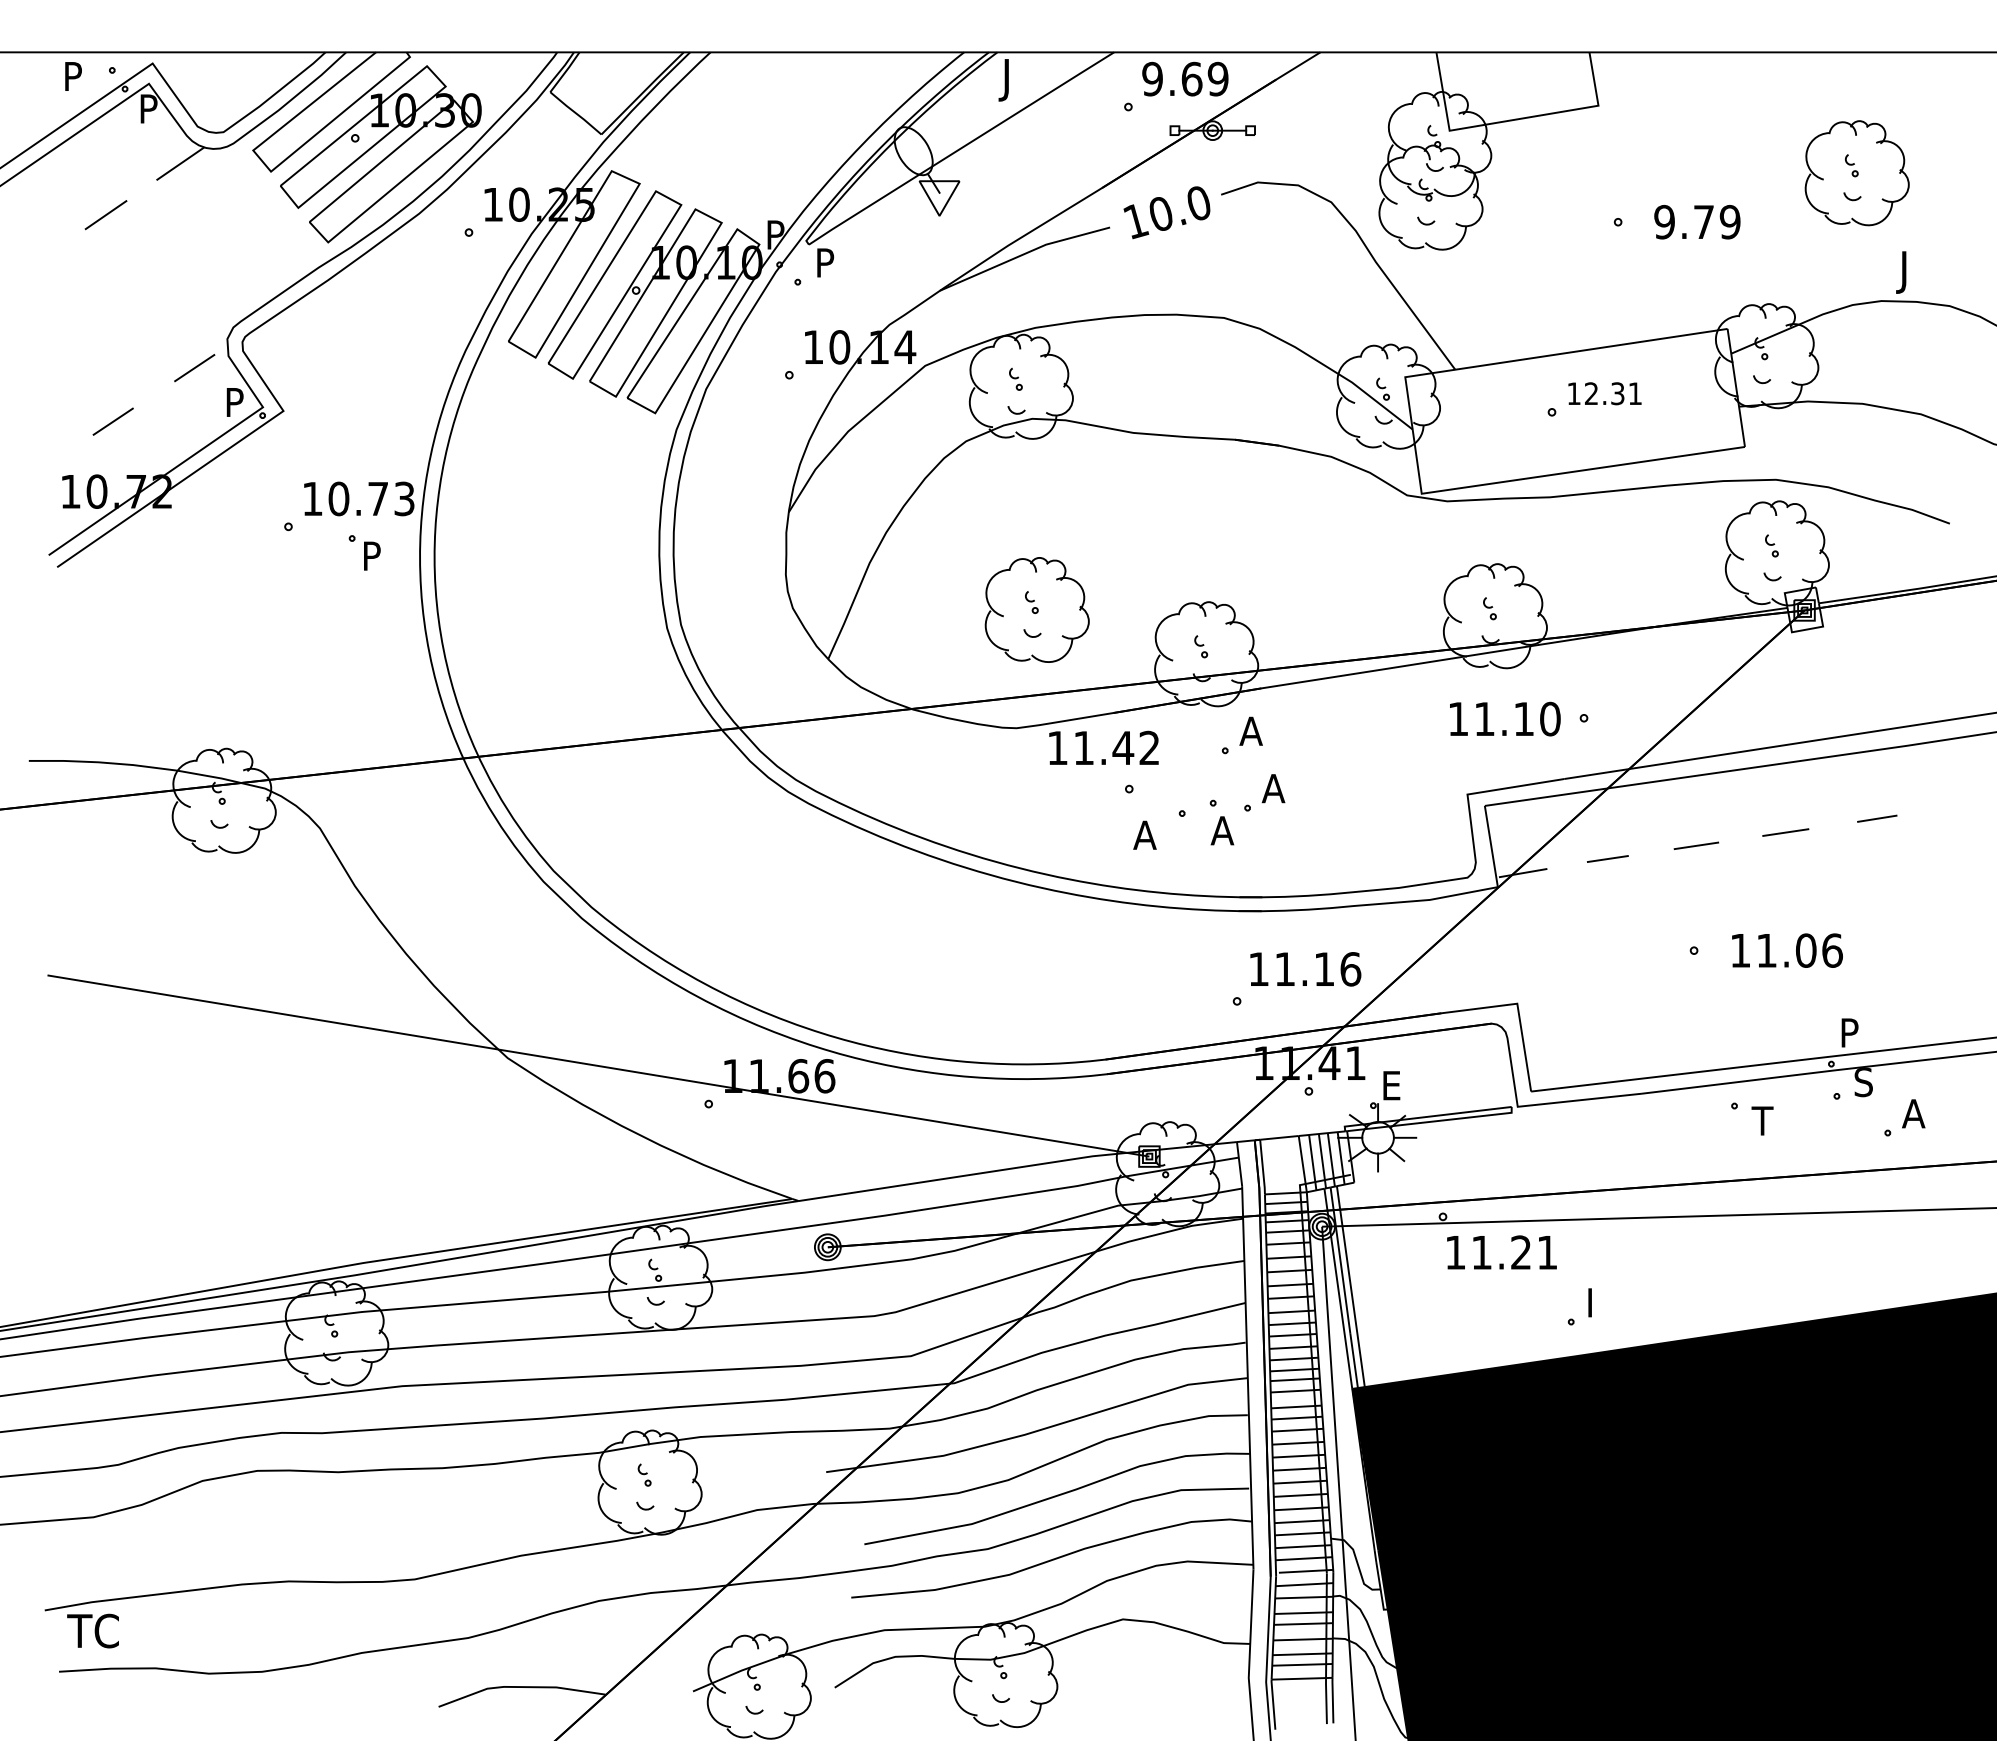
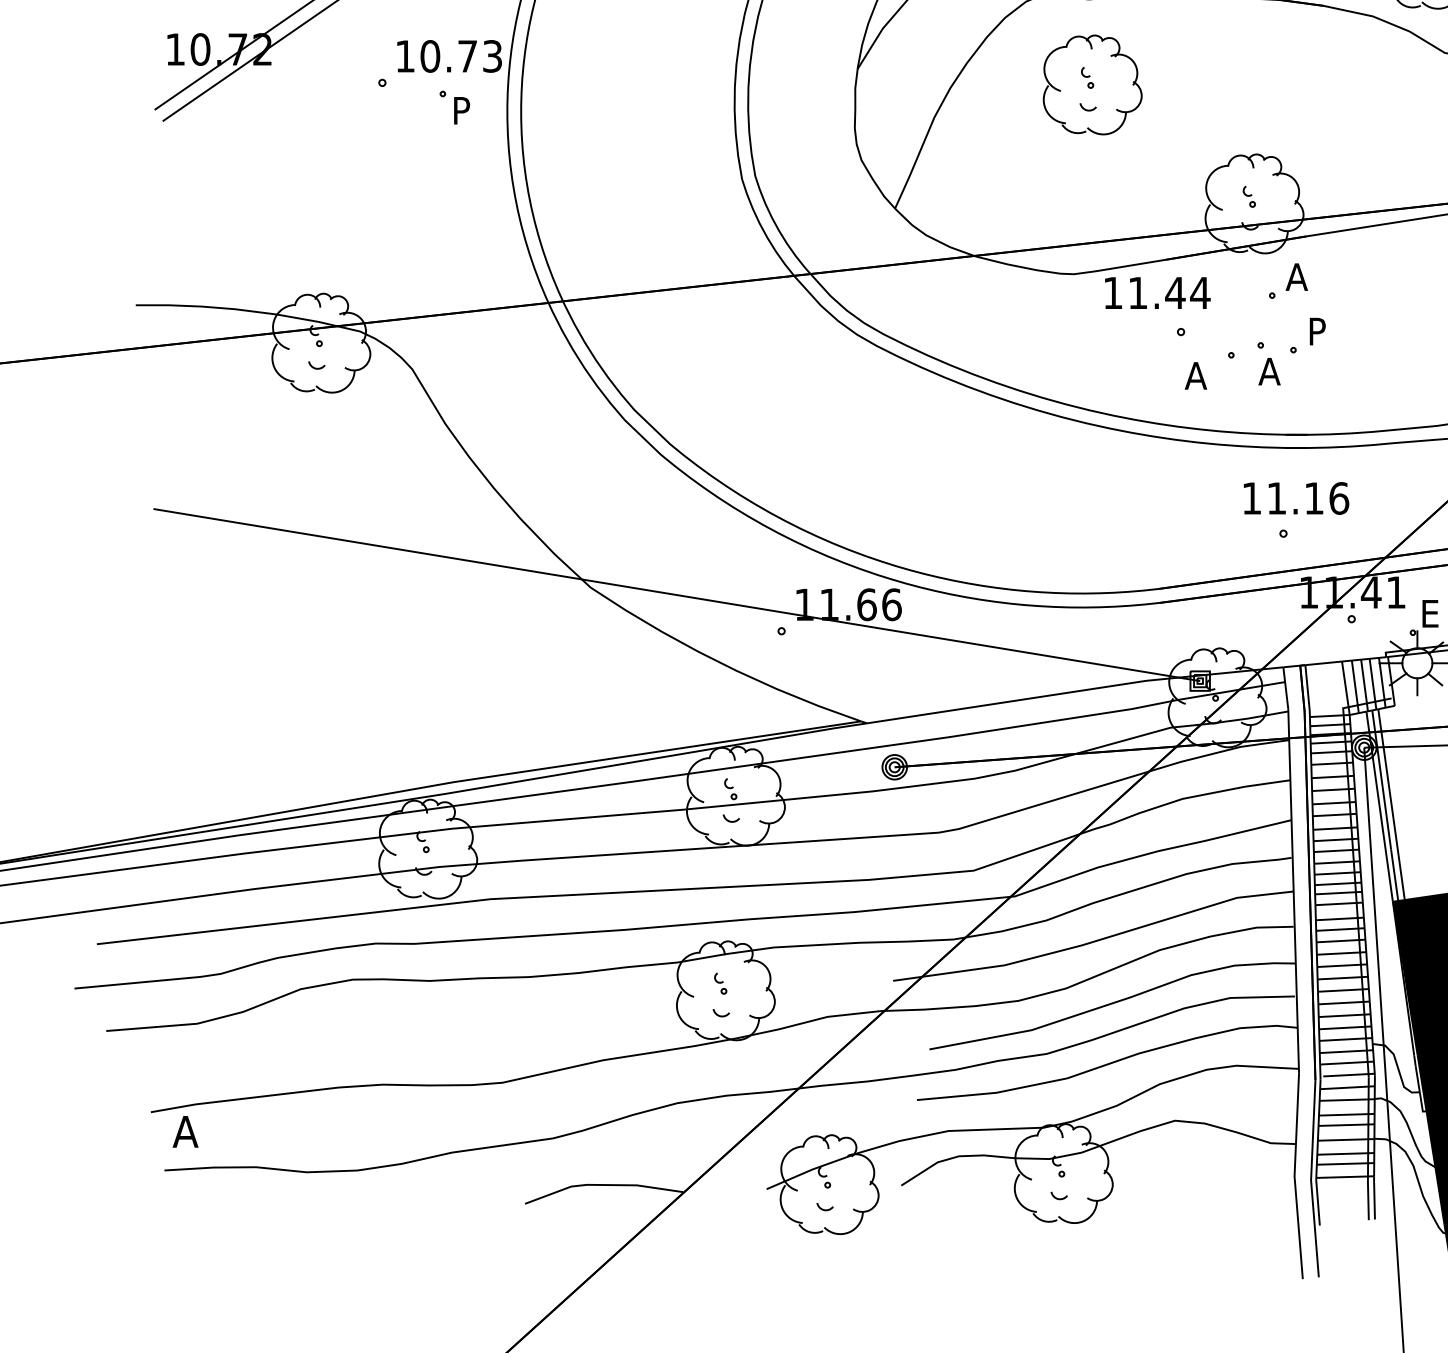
part: (1036, 609) -> (1091, 84), moved
text: (1149, 747) -> (1200, 292), 11.42 -> 11.44
text: (1273, 788) -> (1318, 331), A -> P
text: (1305, 969) -> (1296, 498), moved
text: (92, 1630) -> (196, 1131), TC -> A

